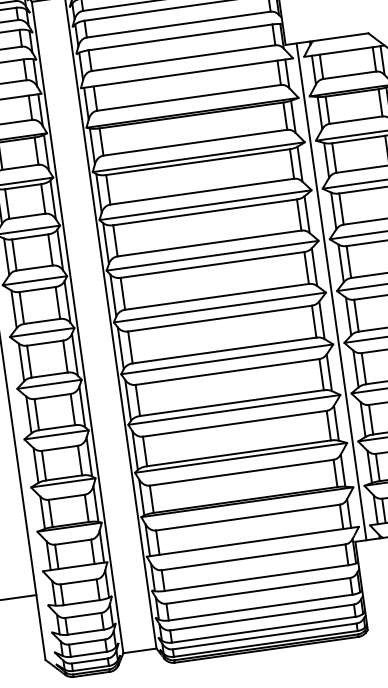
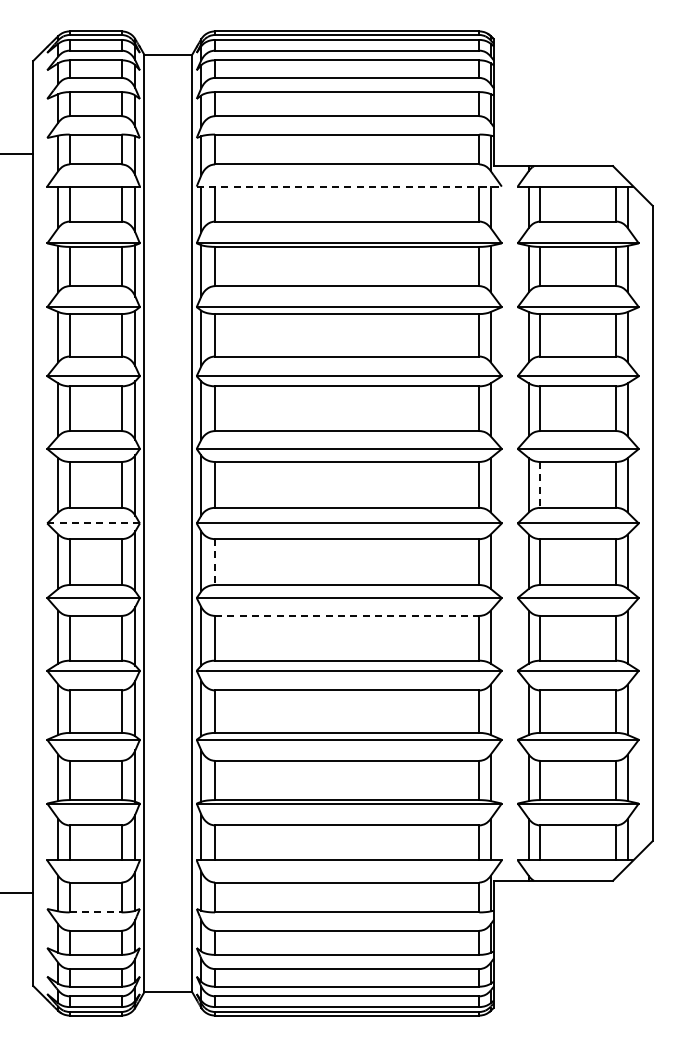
line: (187, 73) -> (349, 186), solid -> dashed
line: (349, 261) -> (540, 484), solid -> dashed
line: (331, 291) -> (509, 523), removed
line: (42, 332) -> (94, 523), solid -> dashed
line: (130, 347) -> (215, 562), solid -> dashed
line: (227, 371) -> (347, 615), solid -> dashed
line: (81, 602) -> (95, 912), solid -> dashed

